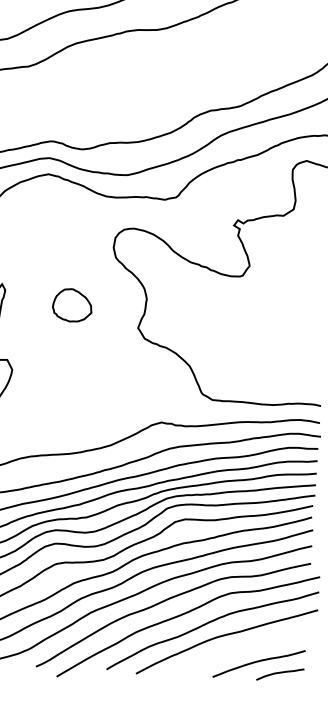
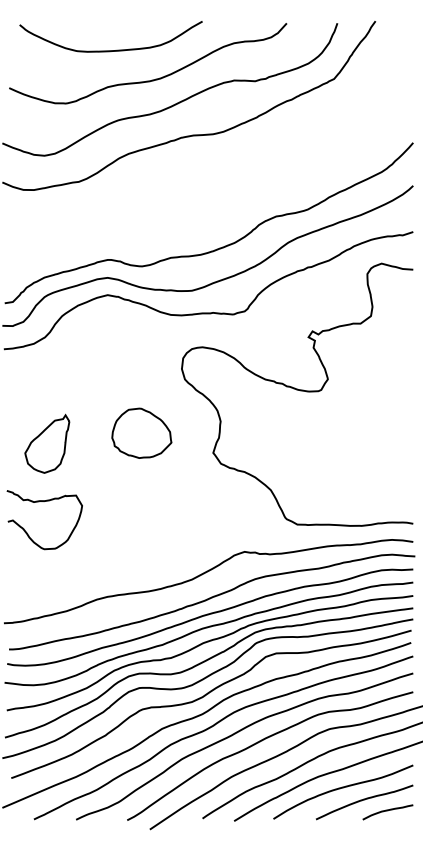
part: (72, 304) -> (141, 432), size x1.43
curve: (240, 649) -> (343, 788), added

